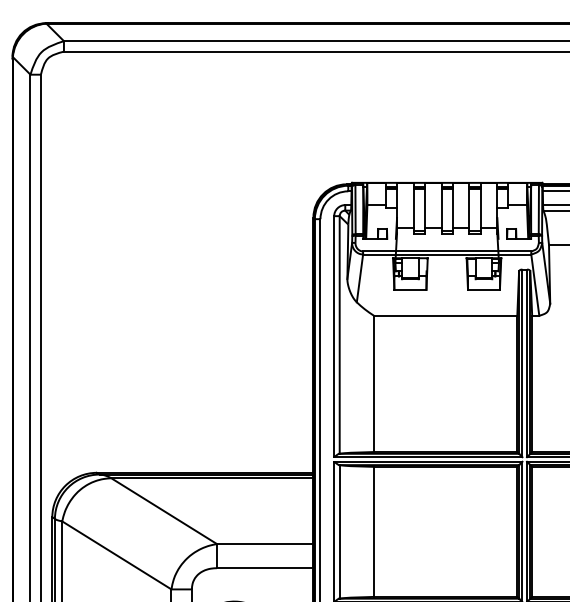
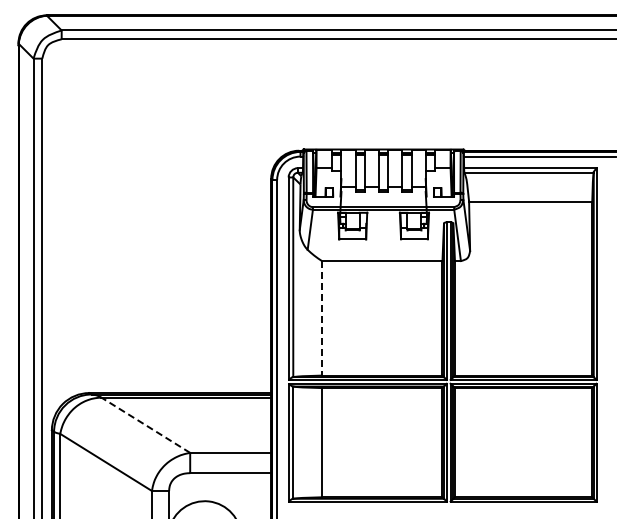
line: (374, 384) -> (322, 318), solid -> dashed
line: (163, 510) -> (145, 424), solid -> dashed

